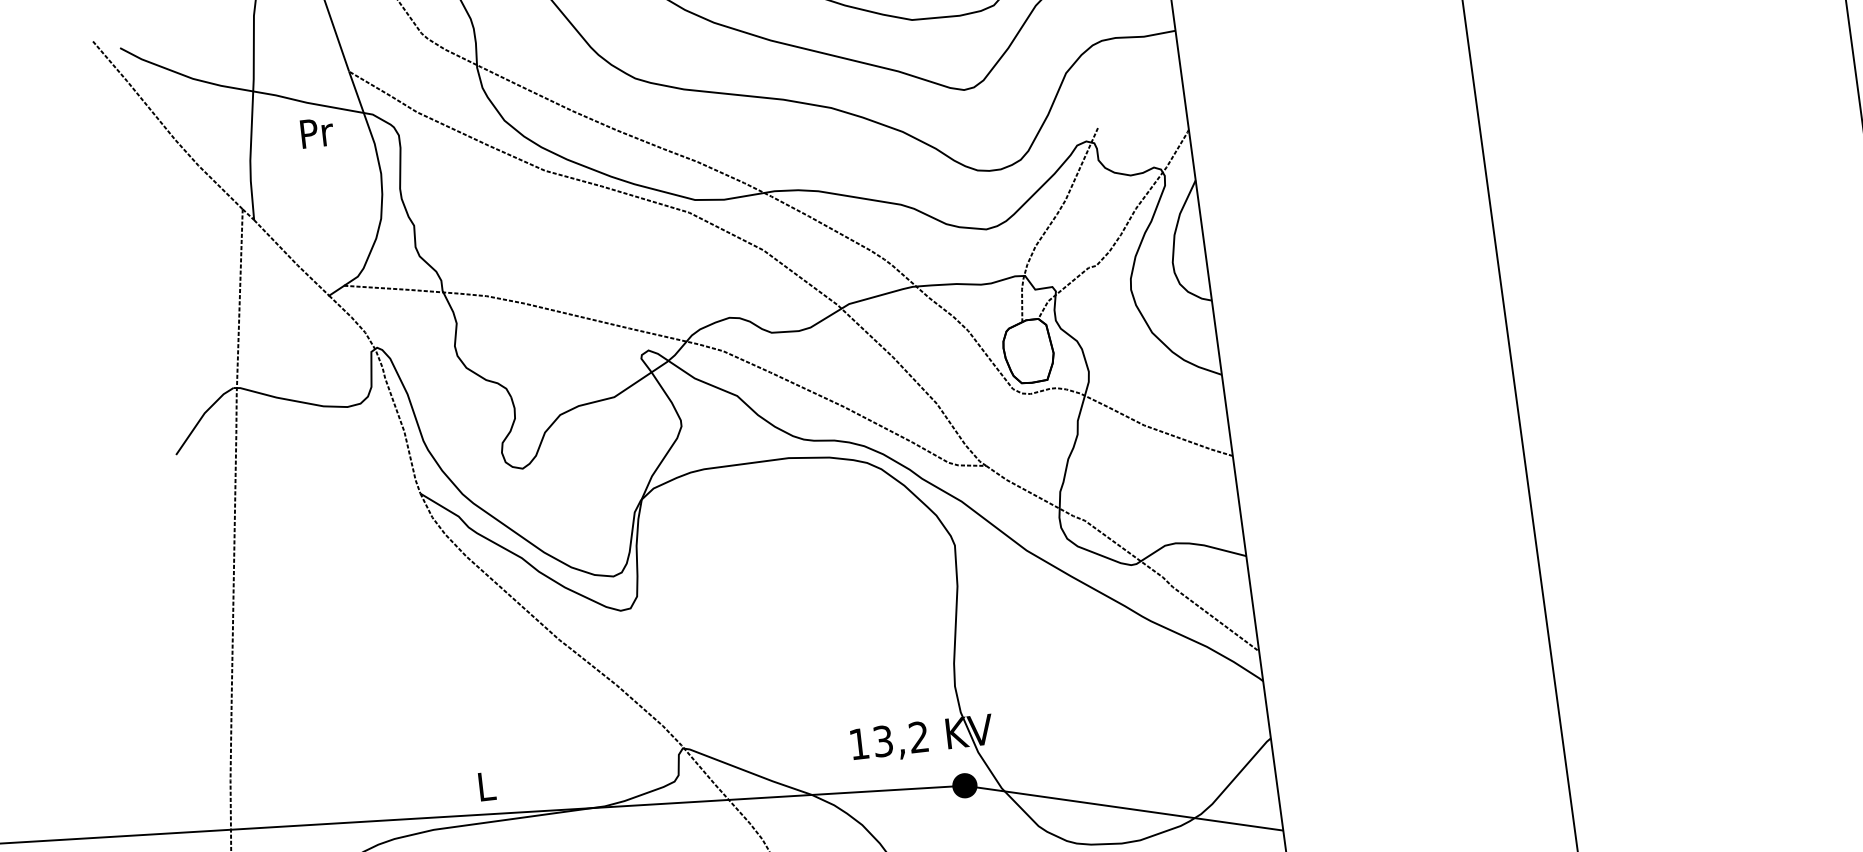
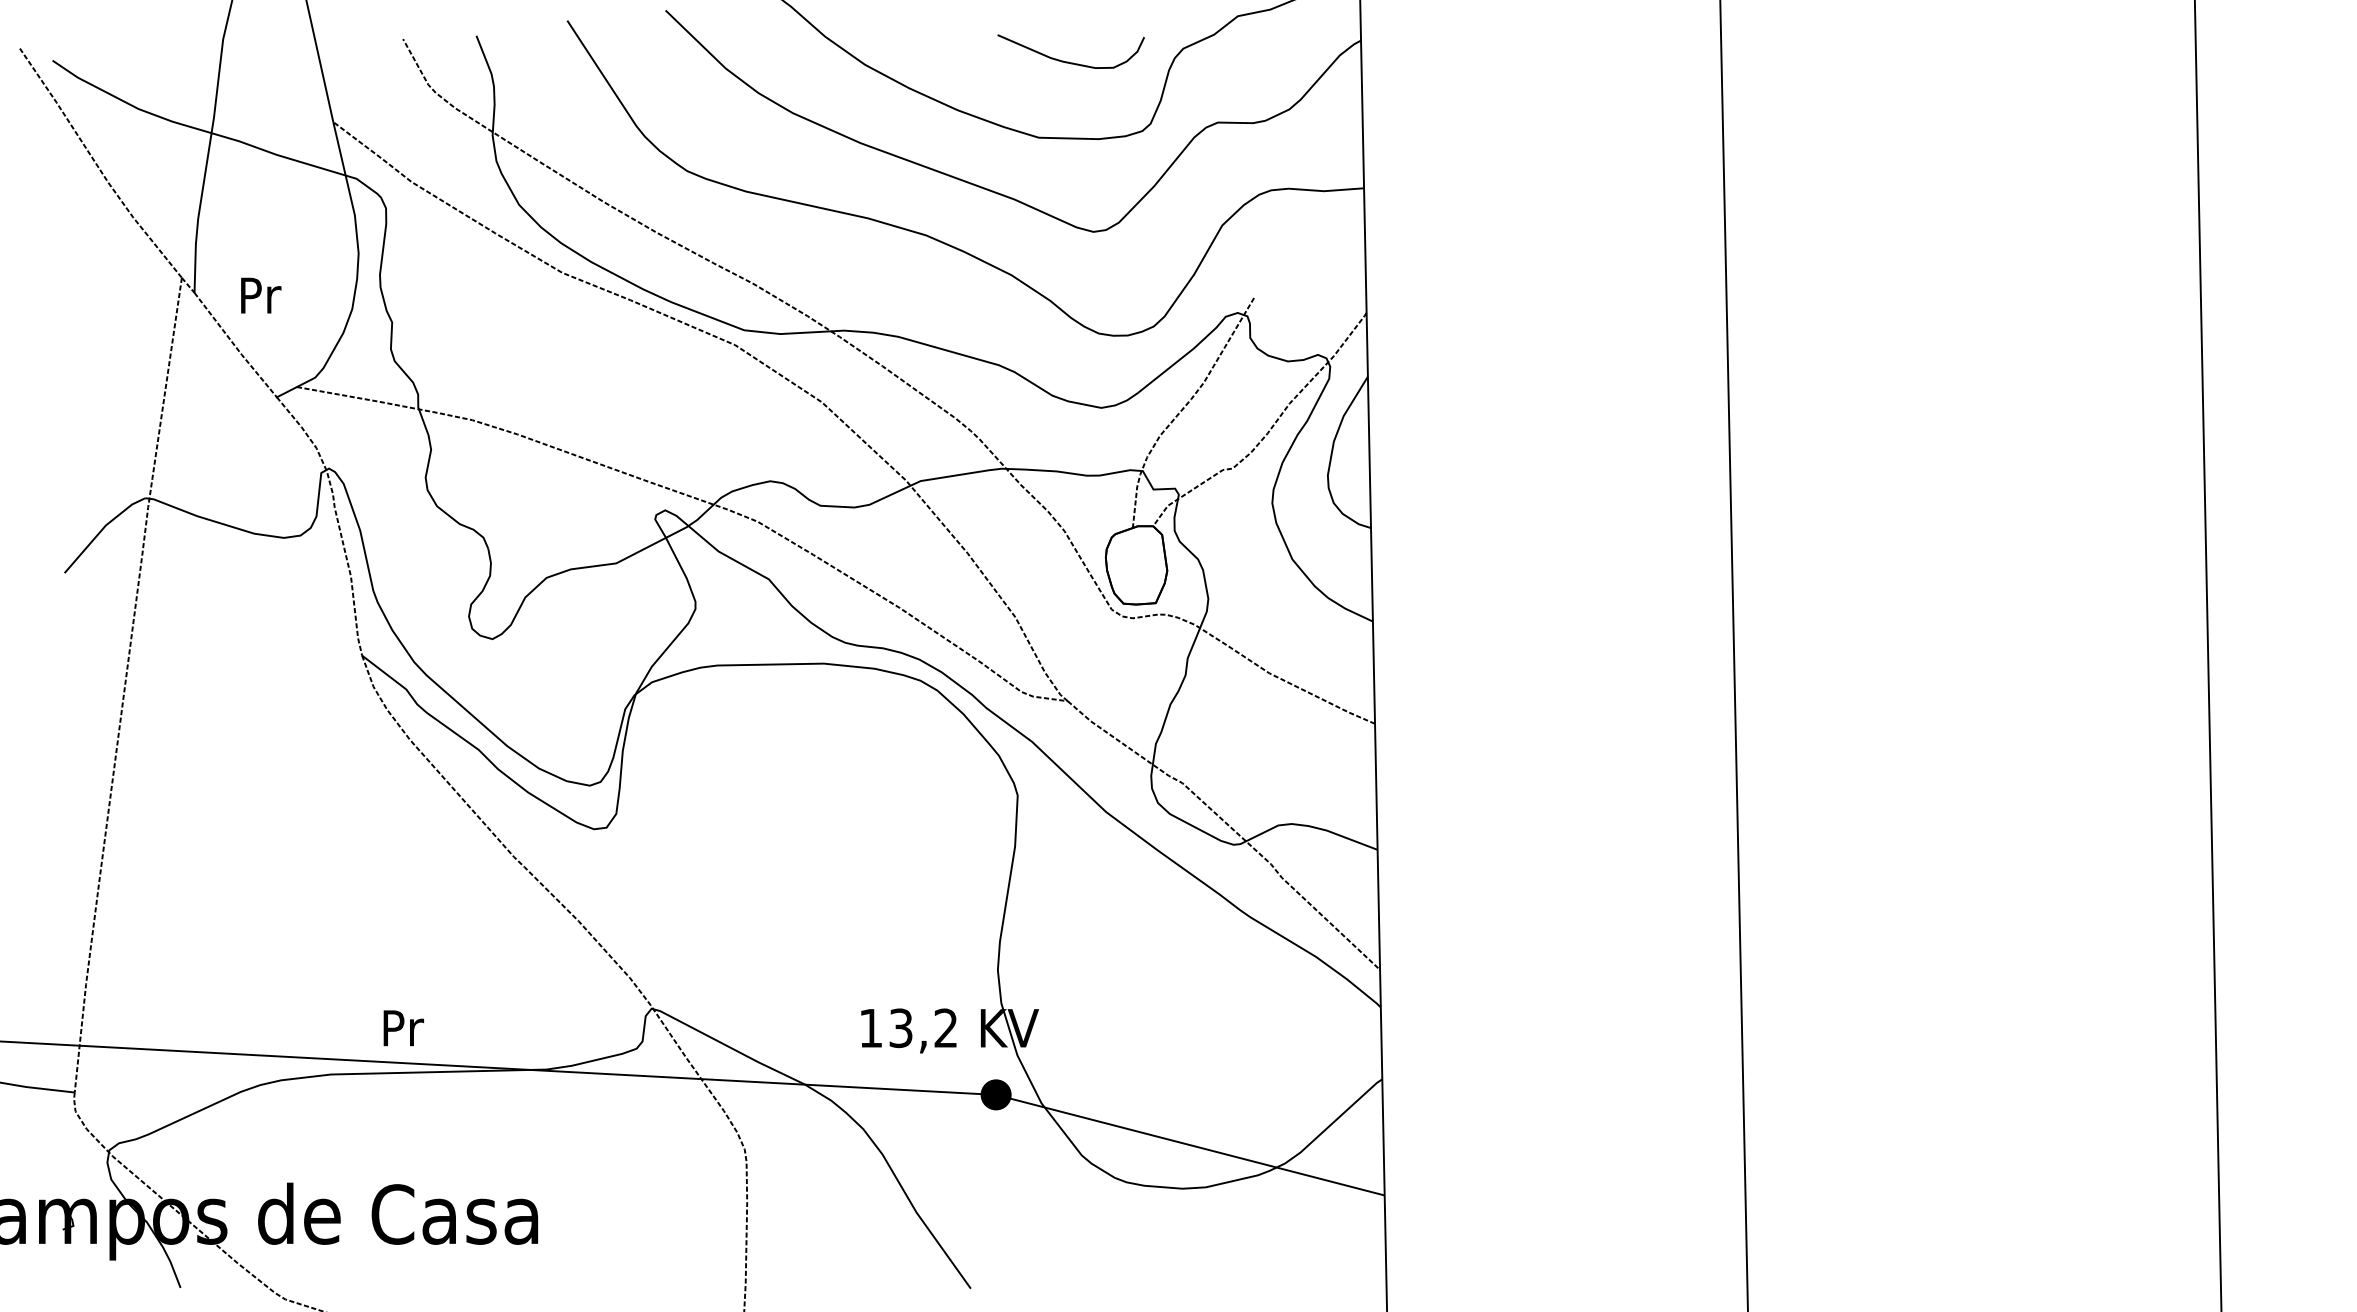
text: (317, 132) -> (261, 295), moved
text: (487, 786) -> (403, 1028), L -> Pr

